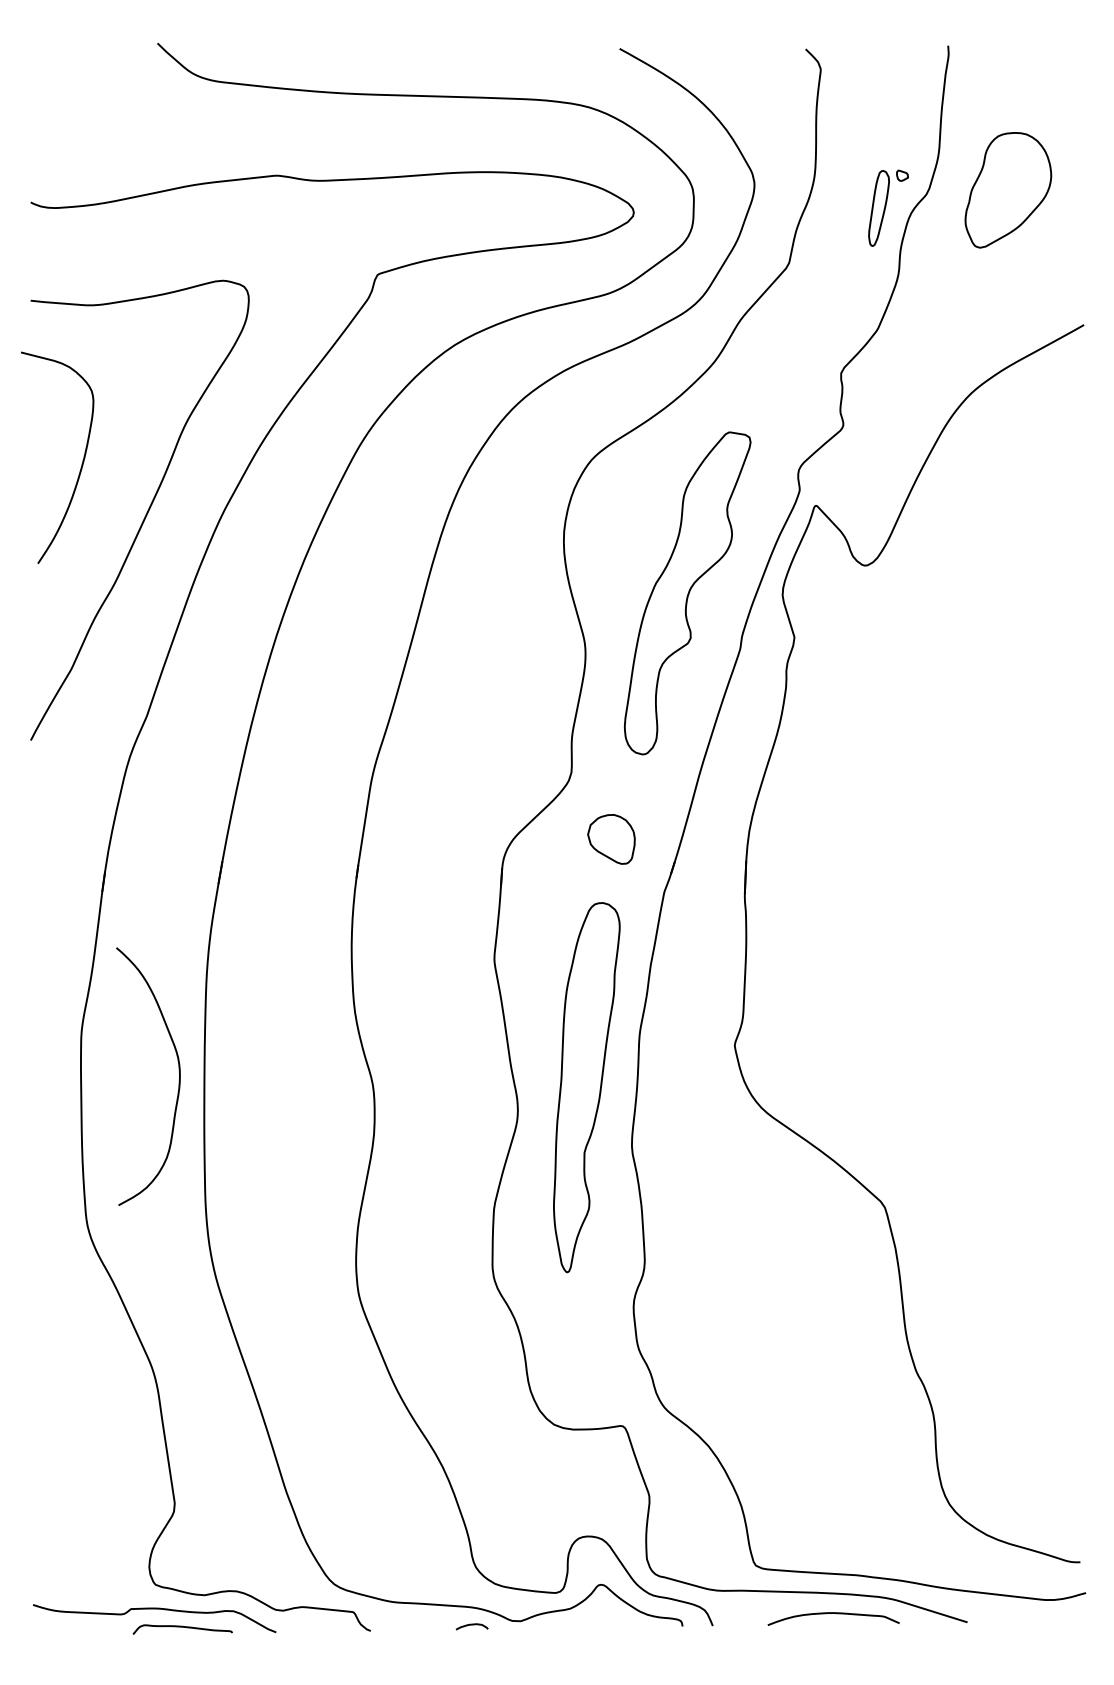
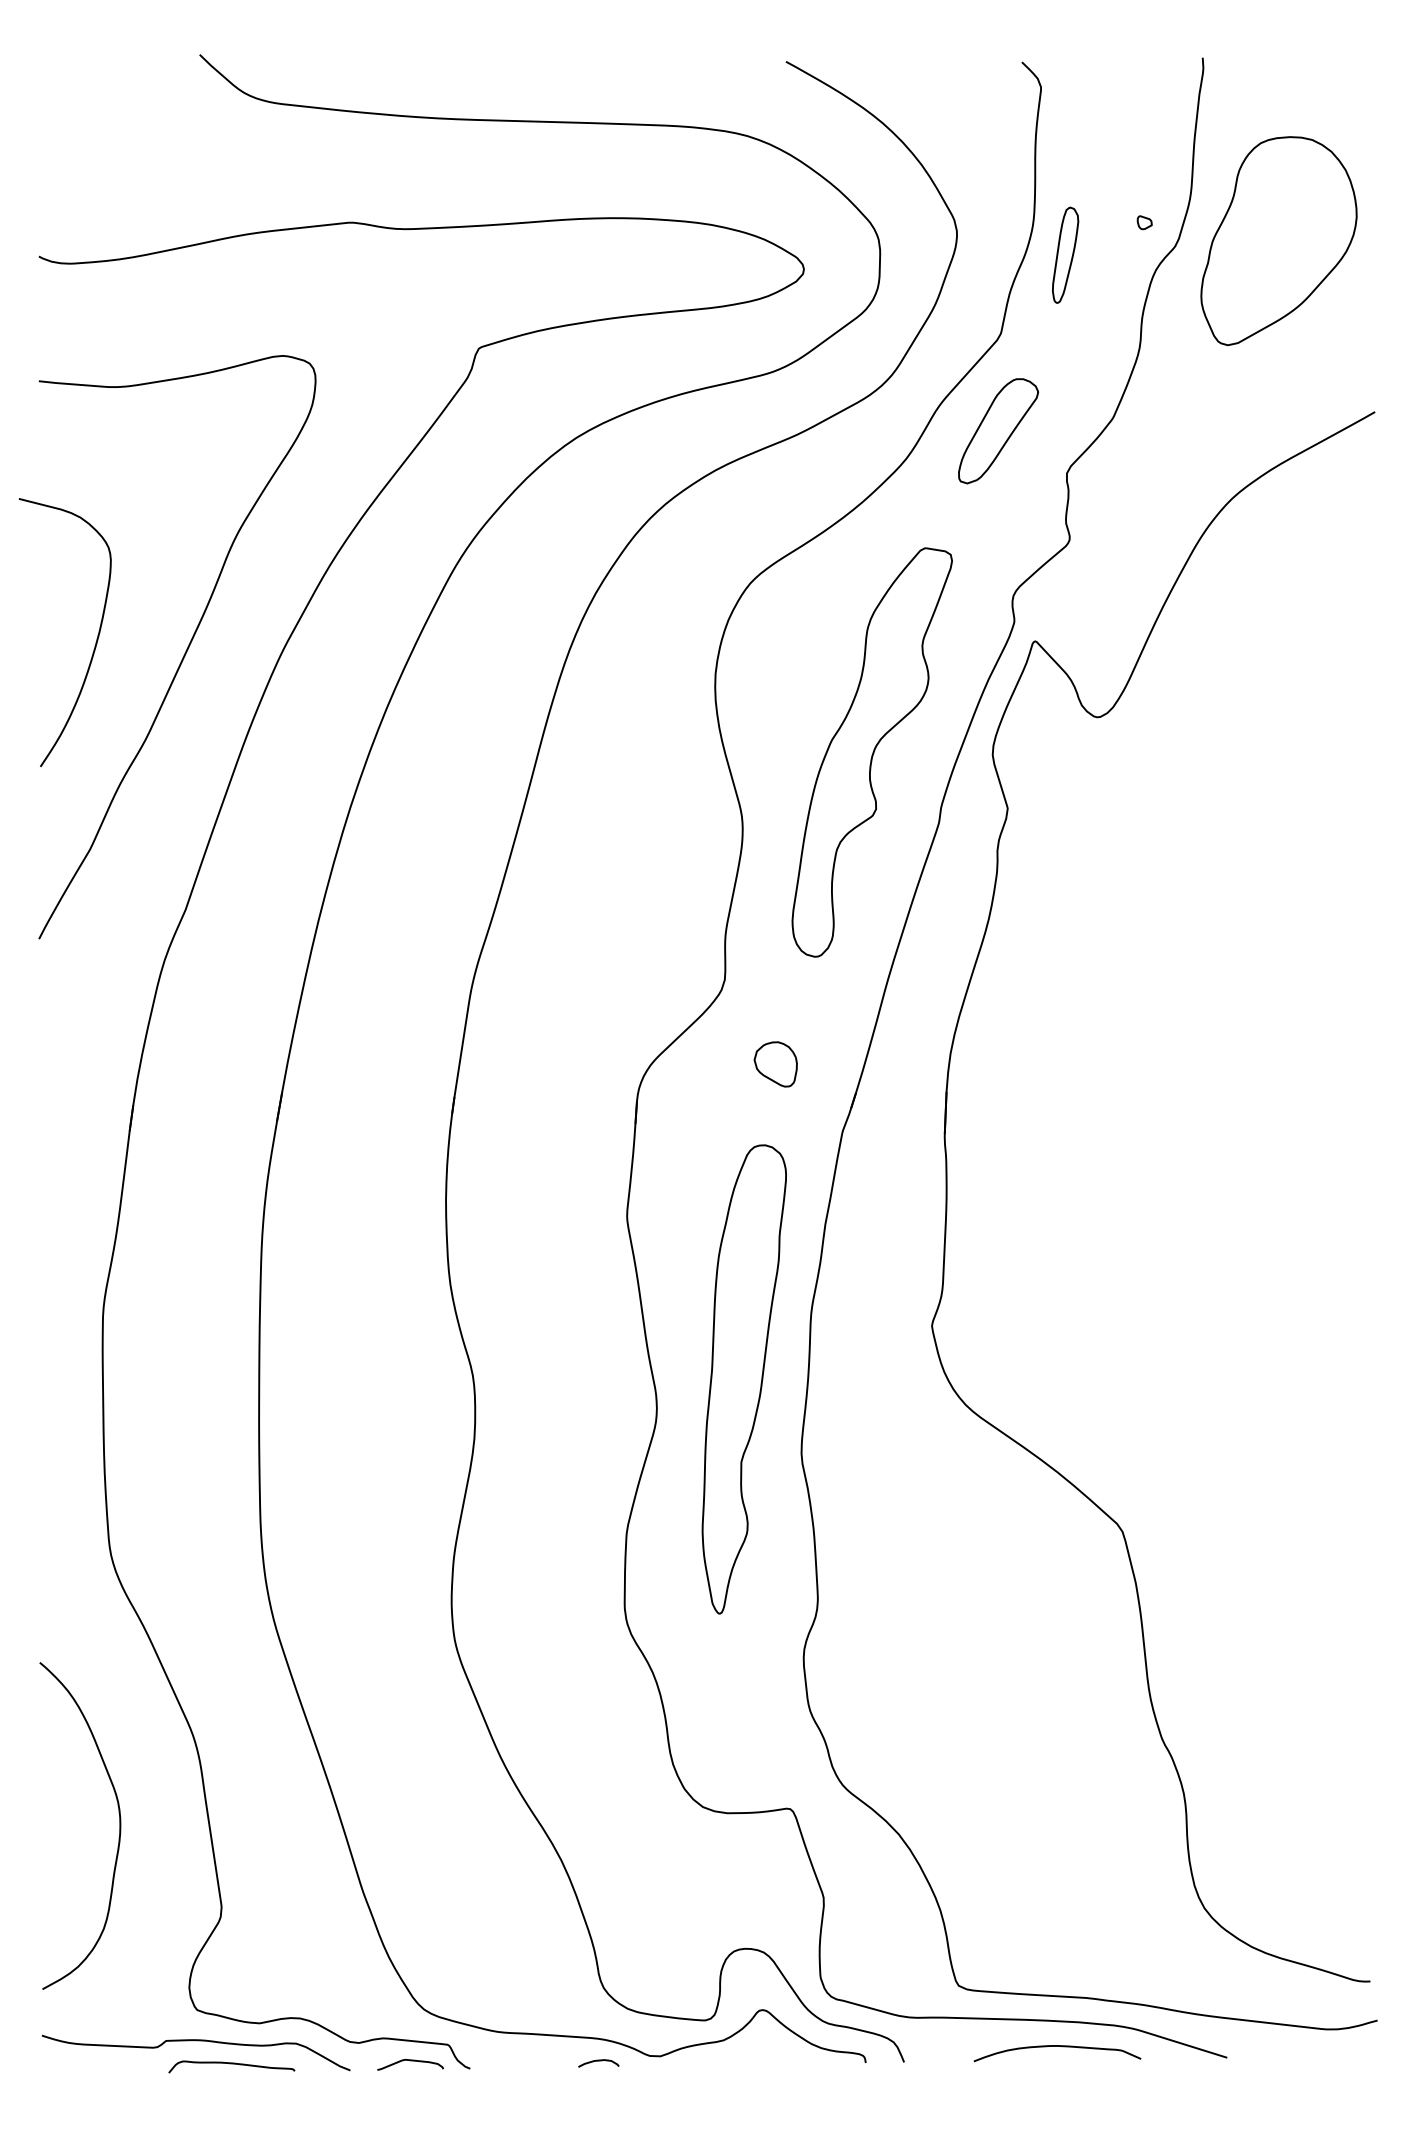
part: (1008, 190) -> (1279, 241), size x1.43
part: (878, 208) -> (1064, 255), moved
part: (787, 340) -> (998, 431), added
curve: (81, 463) -> (95, 639), moved
part: (611, 838) -> (775, 1063), size x0.71
curve: (178, 1081) -> (118, 1832), moved
curve: (323, 1625) -> (410, 2061), added

